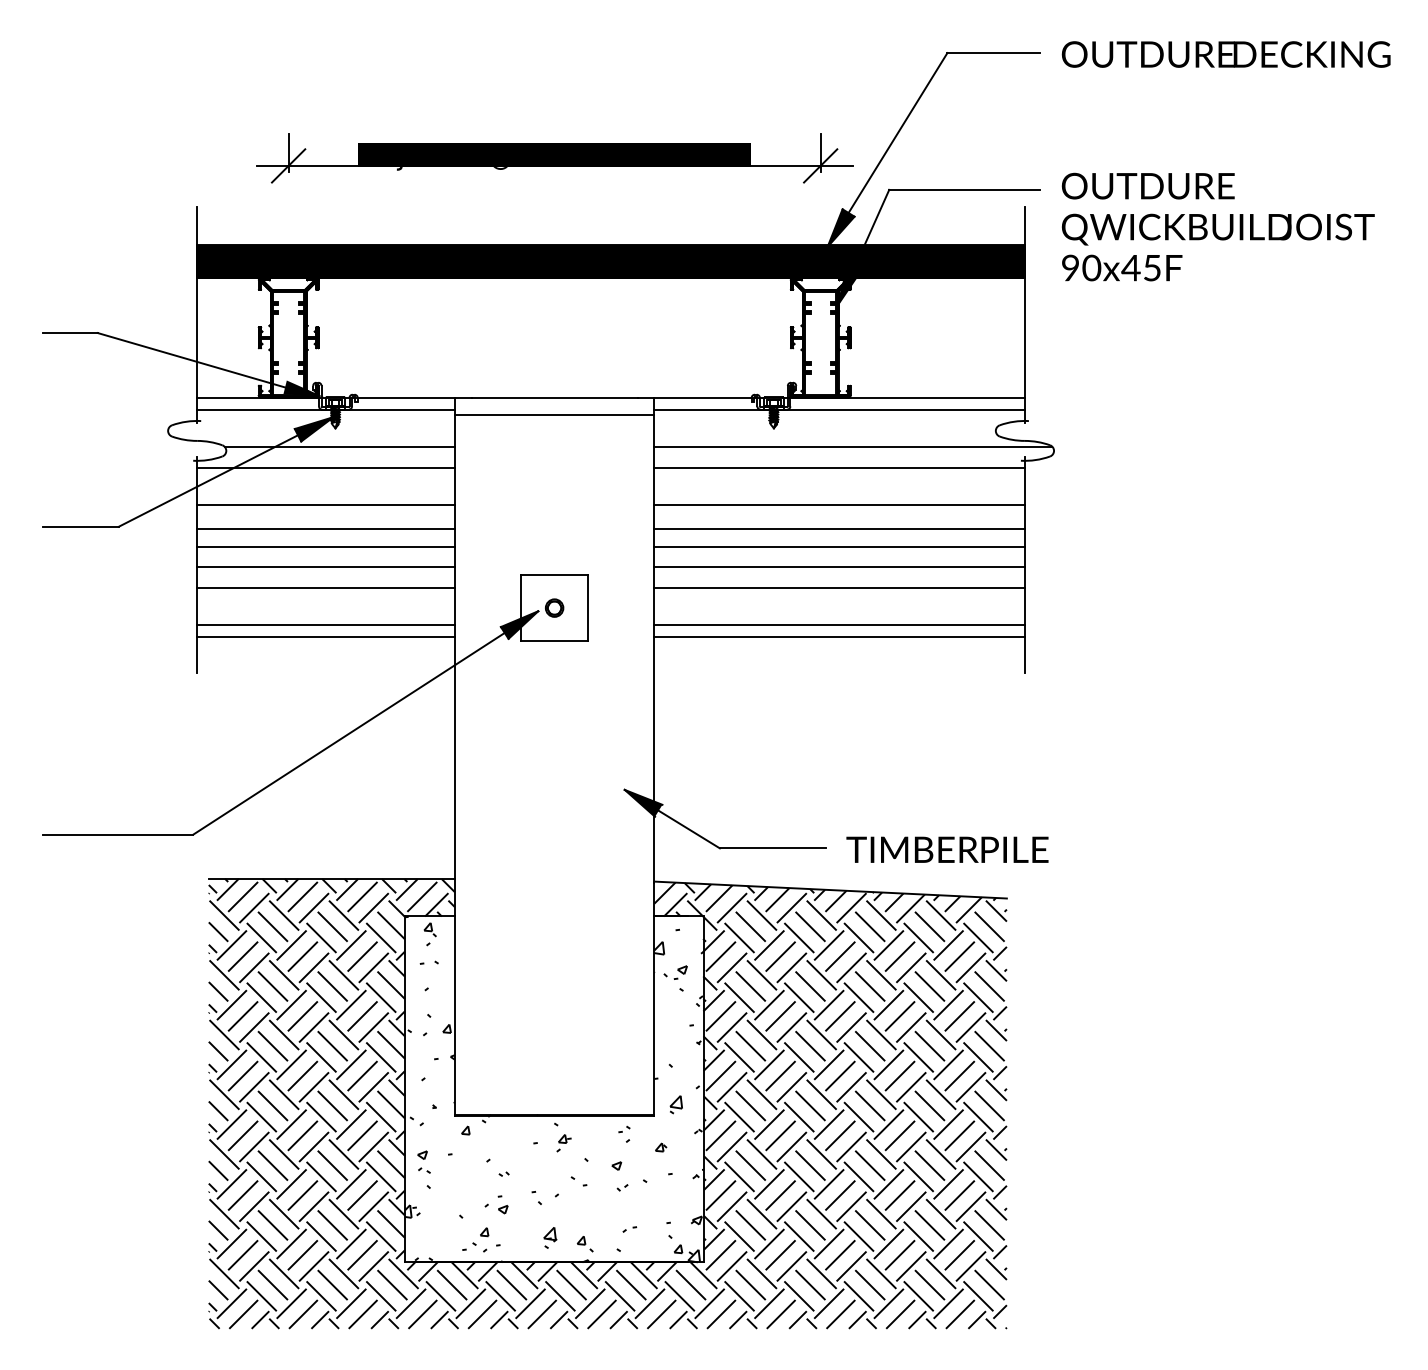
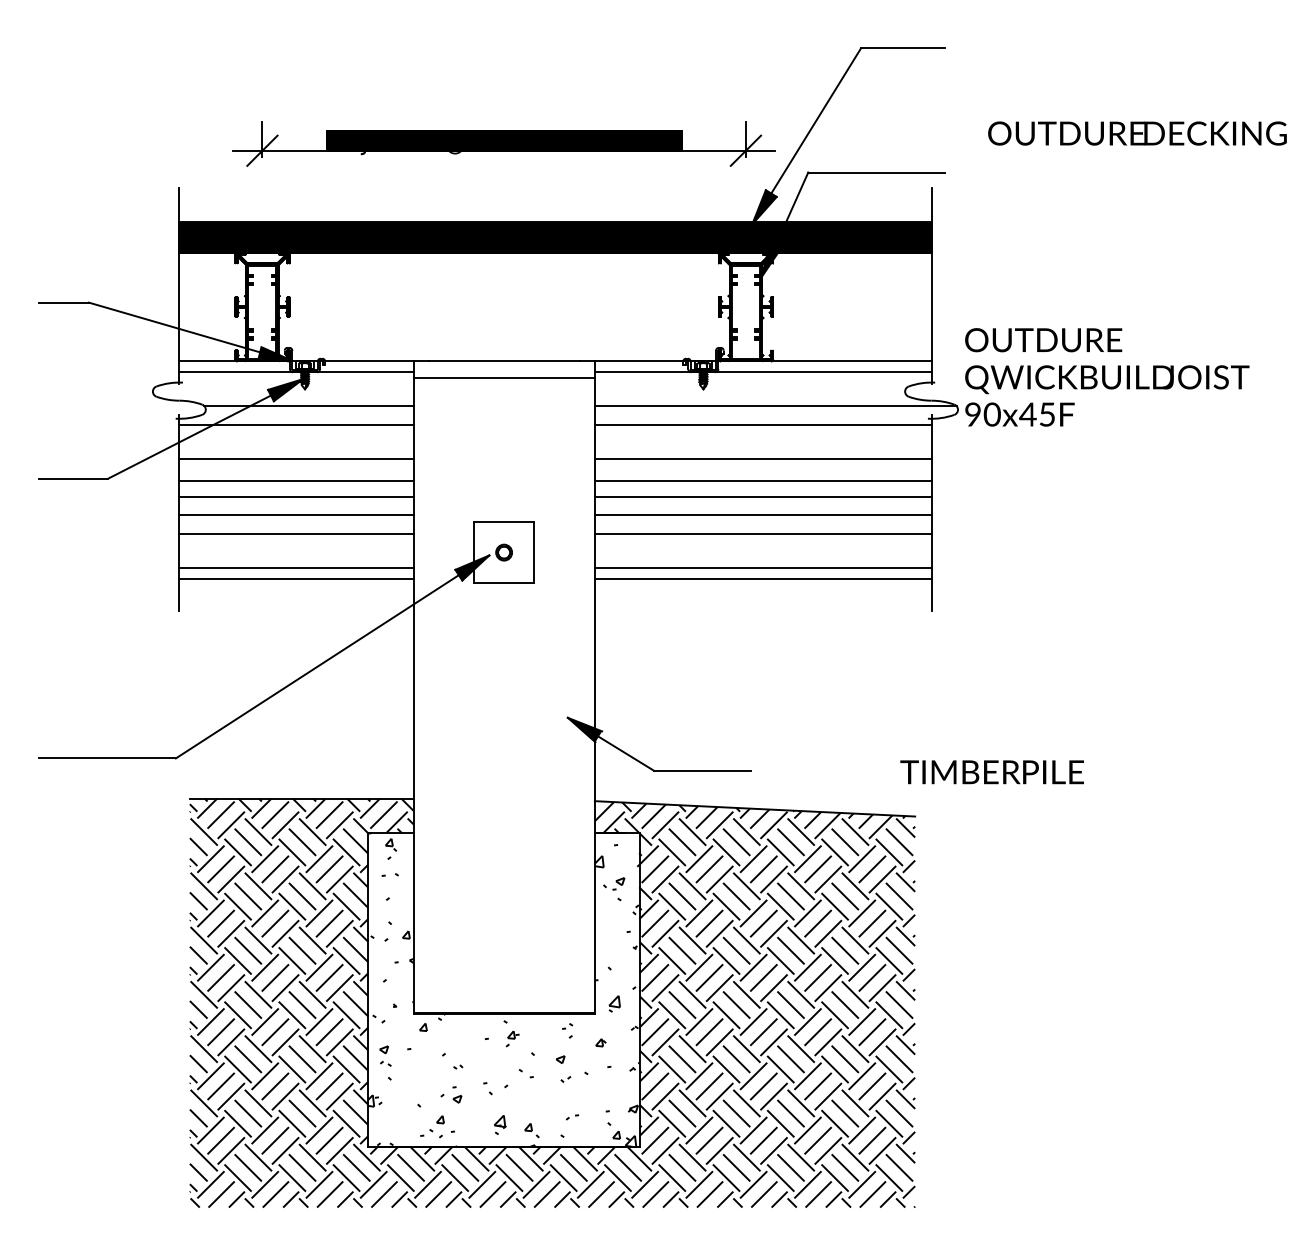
text: (1226, 54) -> (1137, 133), moved
text: (1218, 227) -> (1107, 377), moved
text: (946, 850) -> (991, 772), moved

